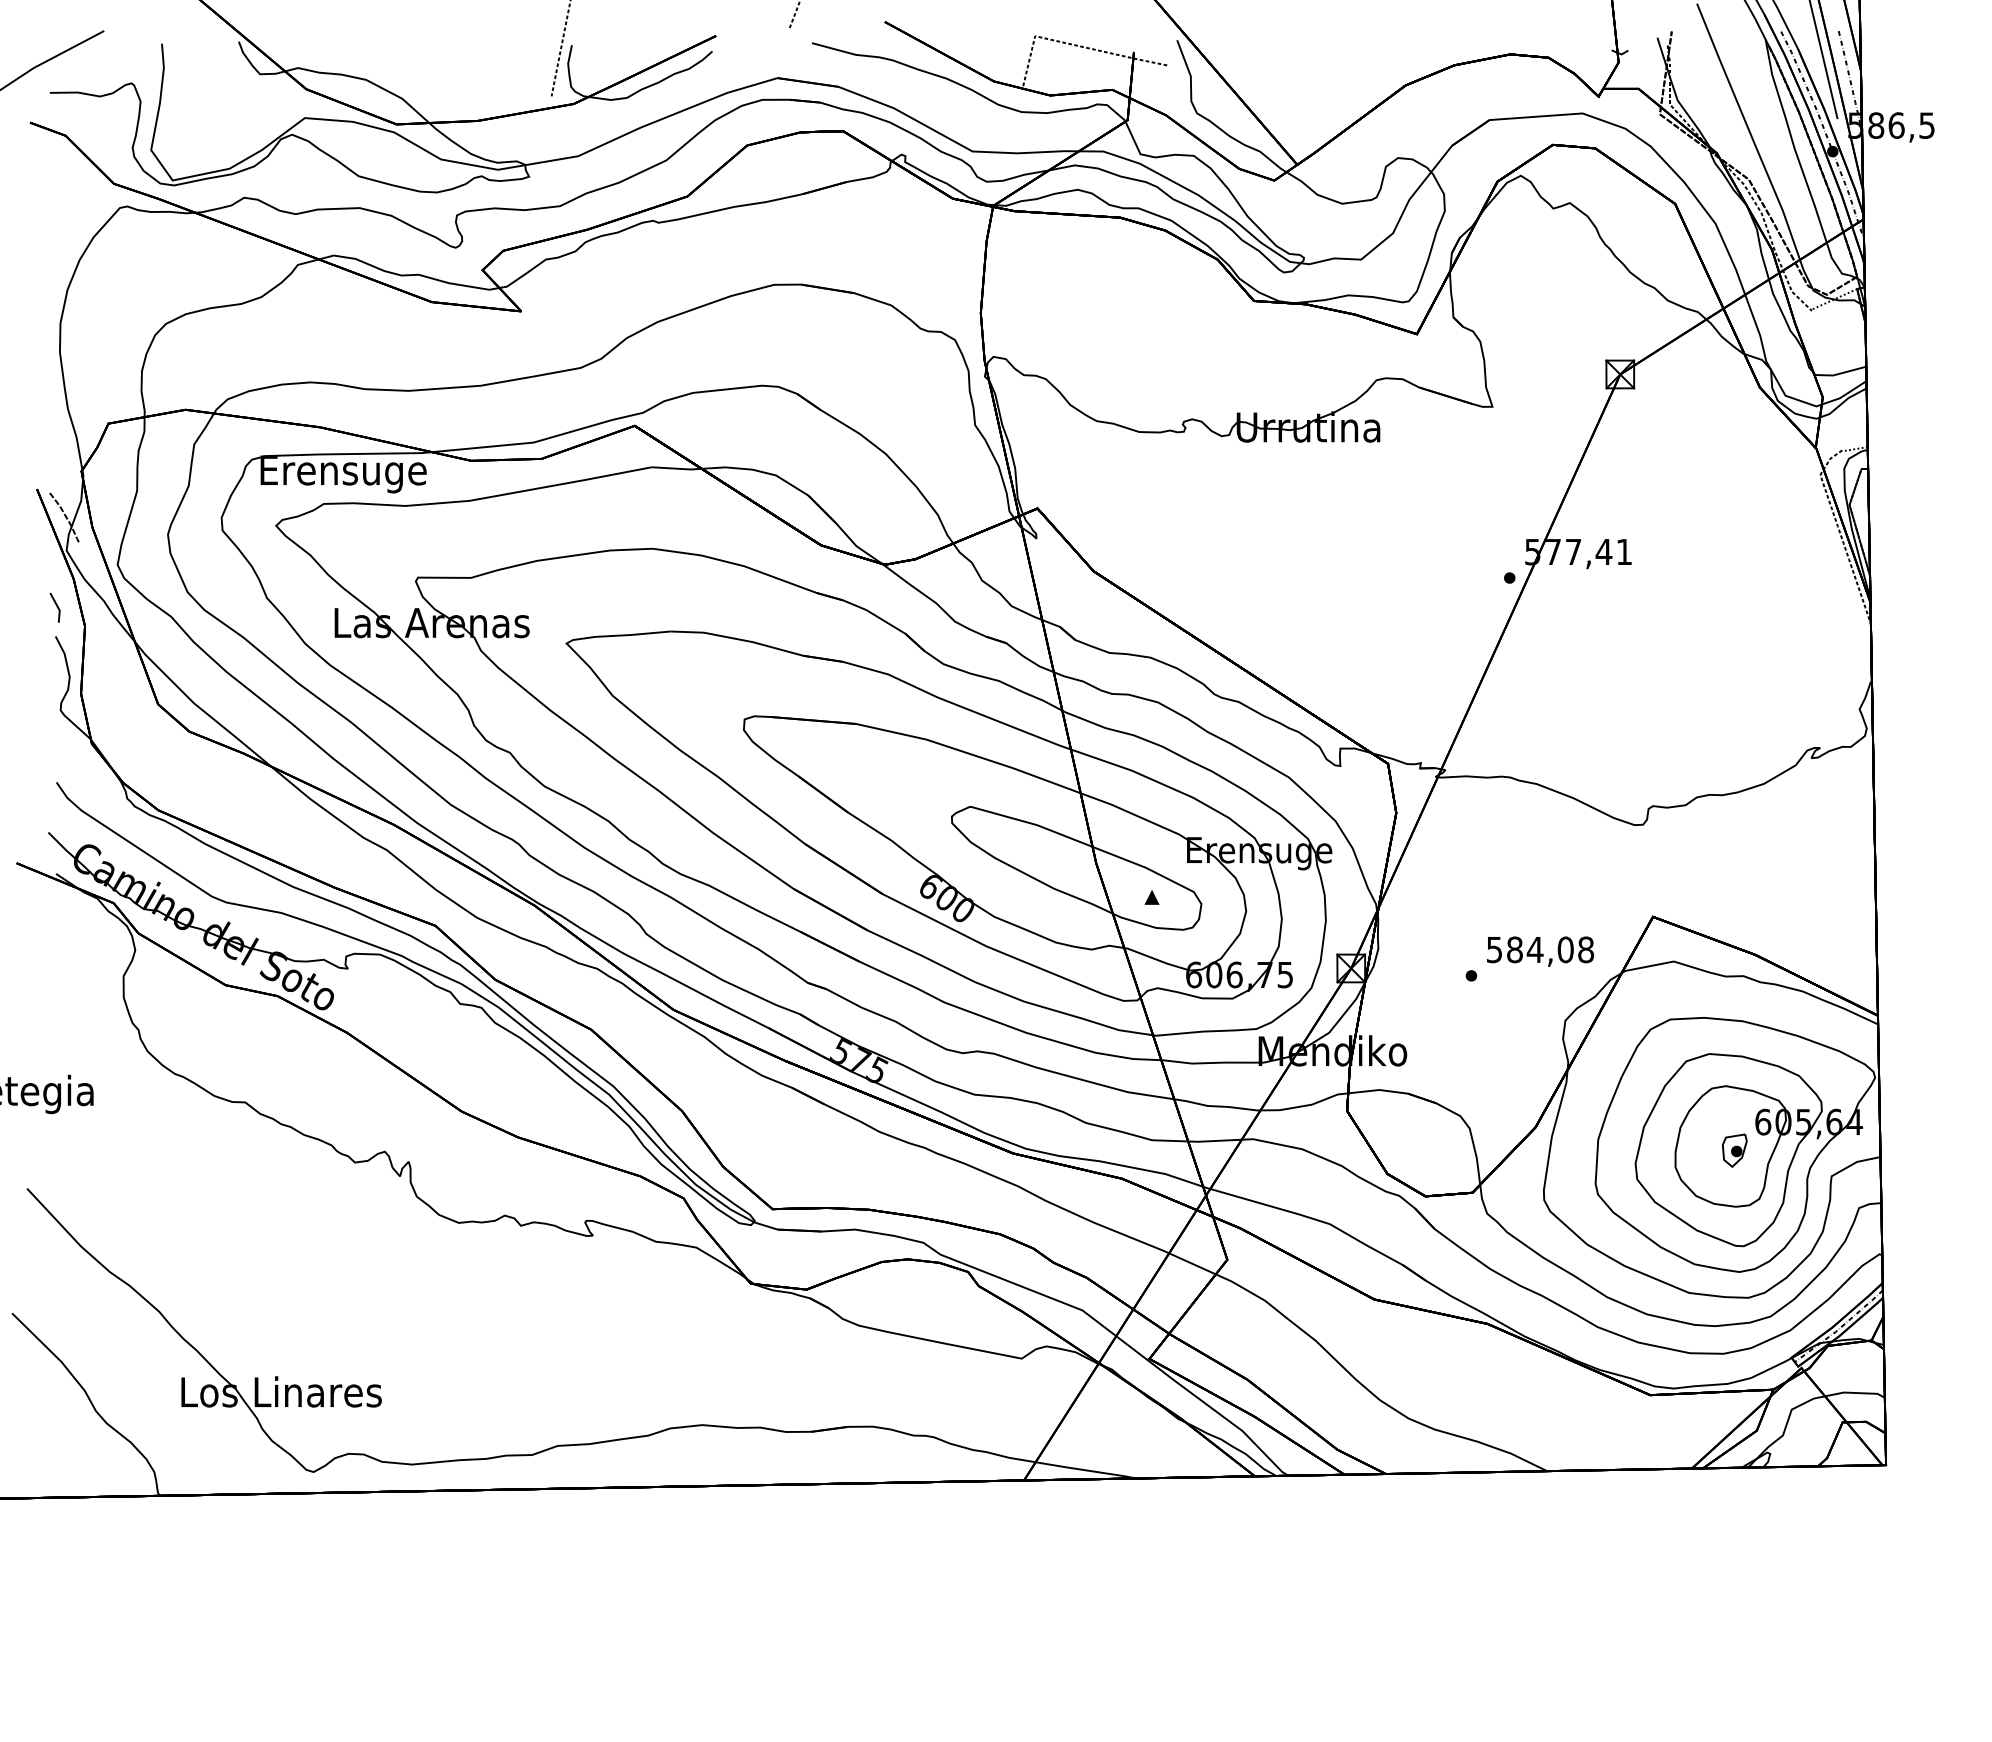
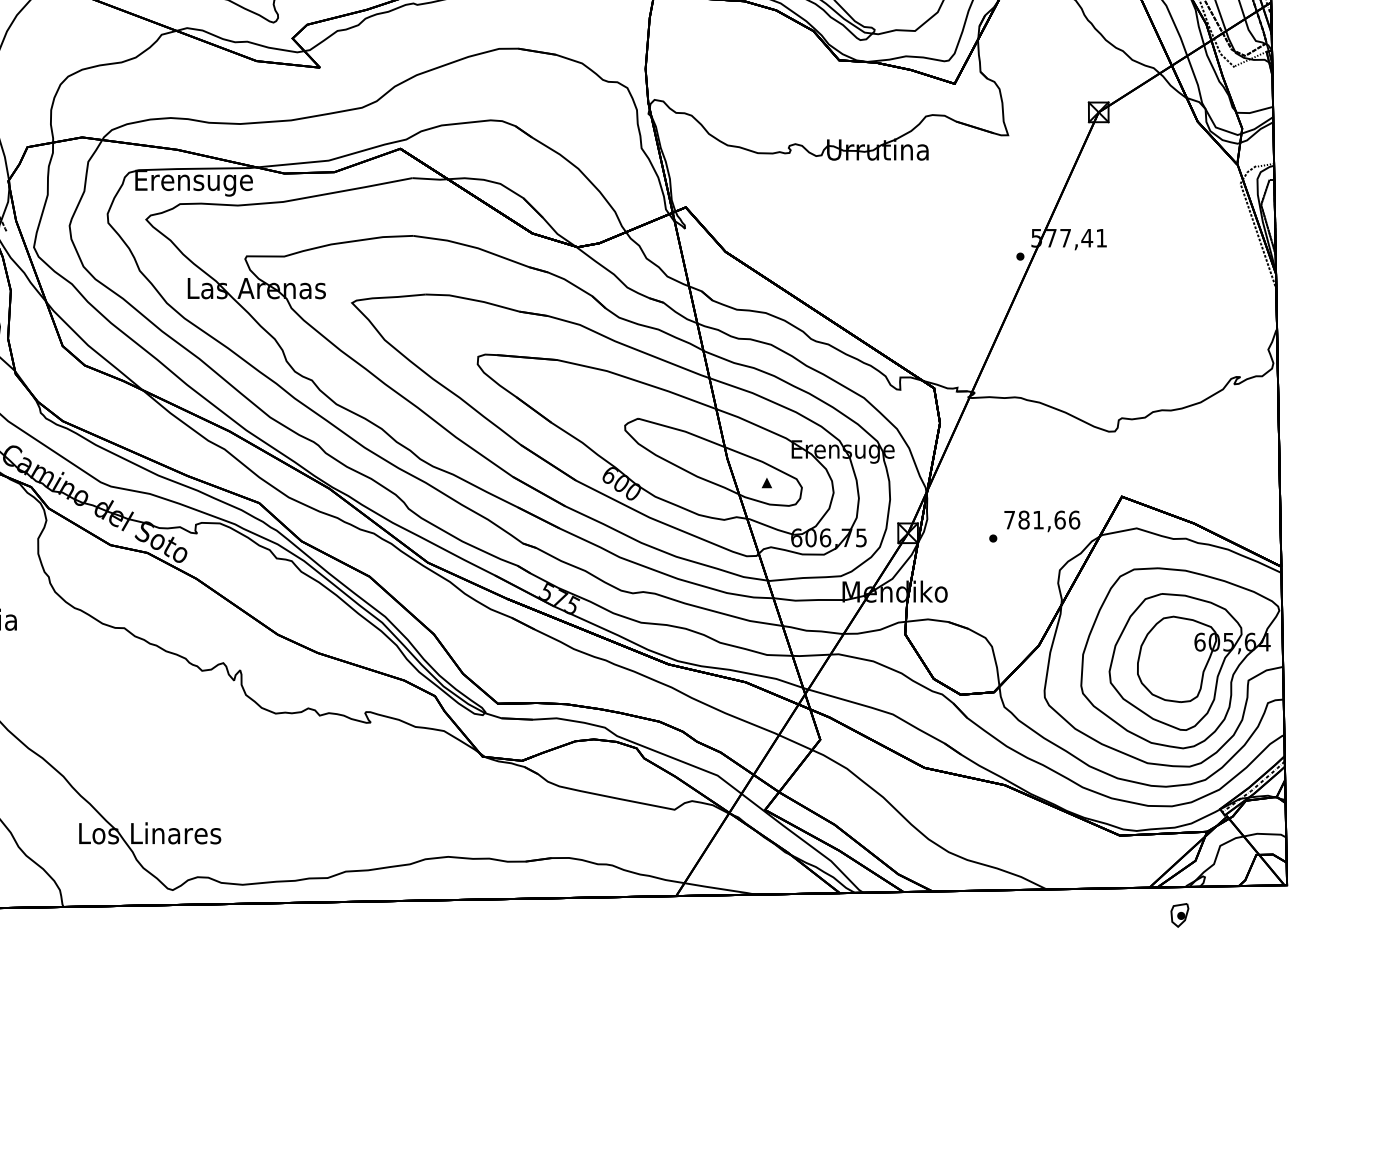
text: (1540, 949) -> (1042, 519), 584,08 -> 781,66
part: (1734, 1150) -> (1179, 915), moved

